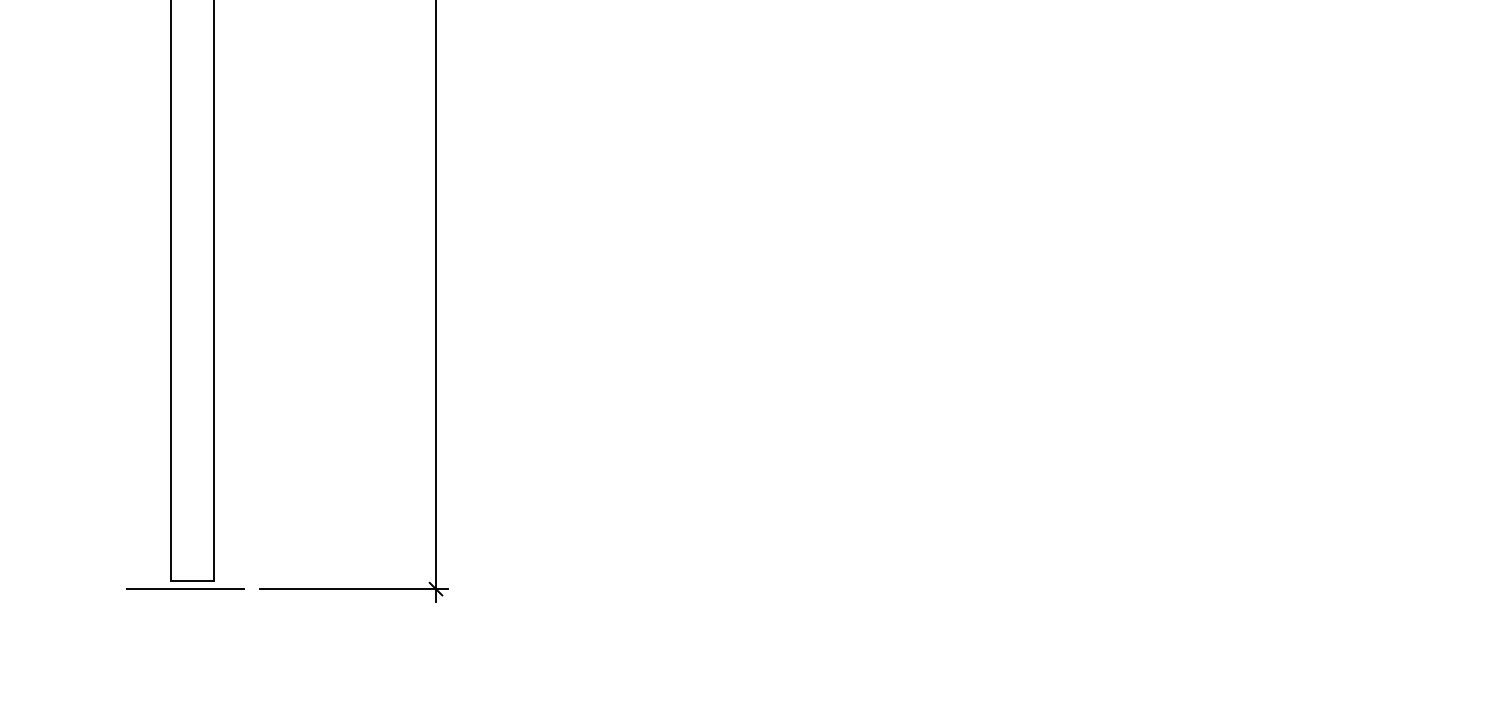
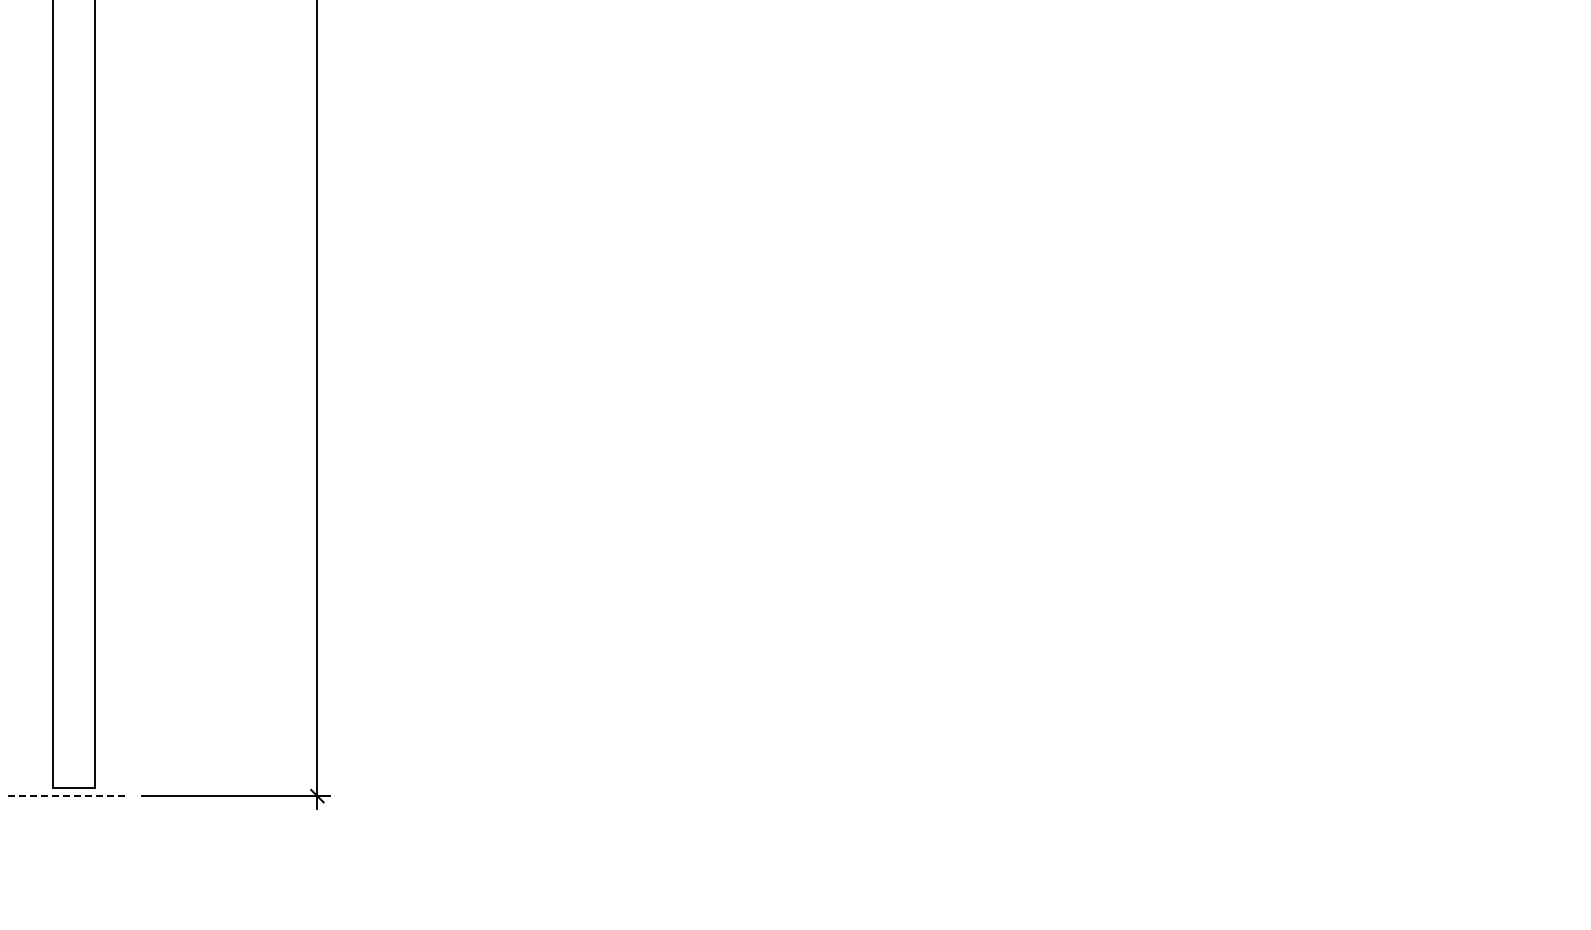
line: (186, 589) -> (67, 796), solid -> dashed

